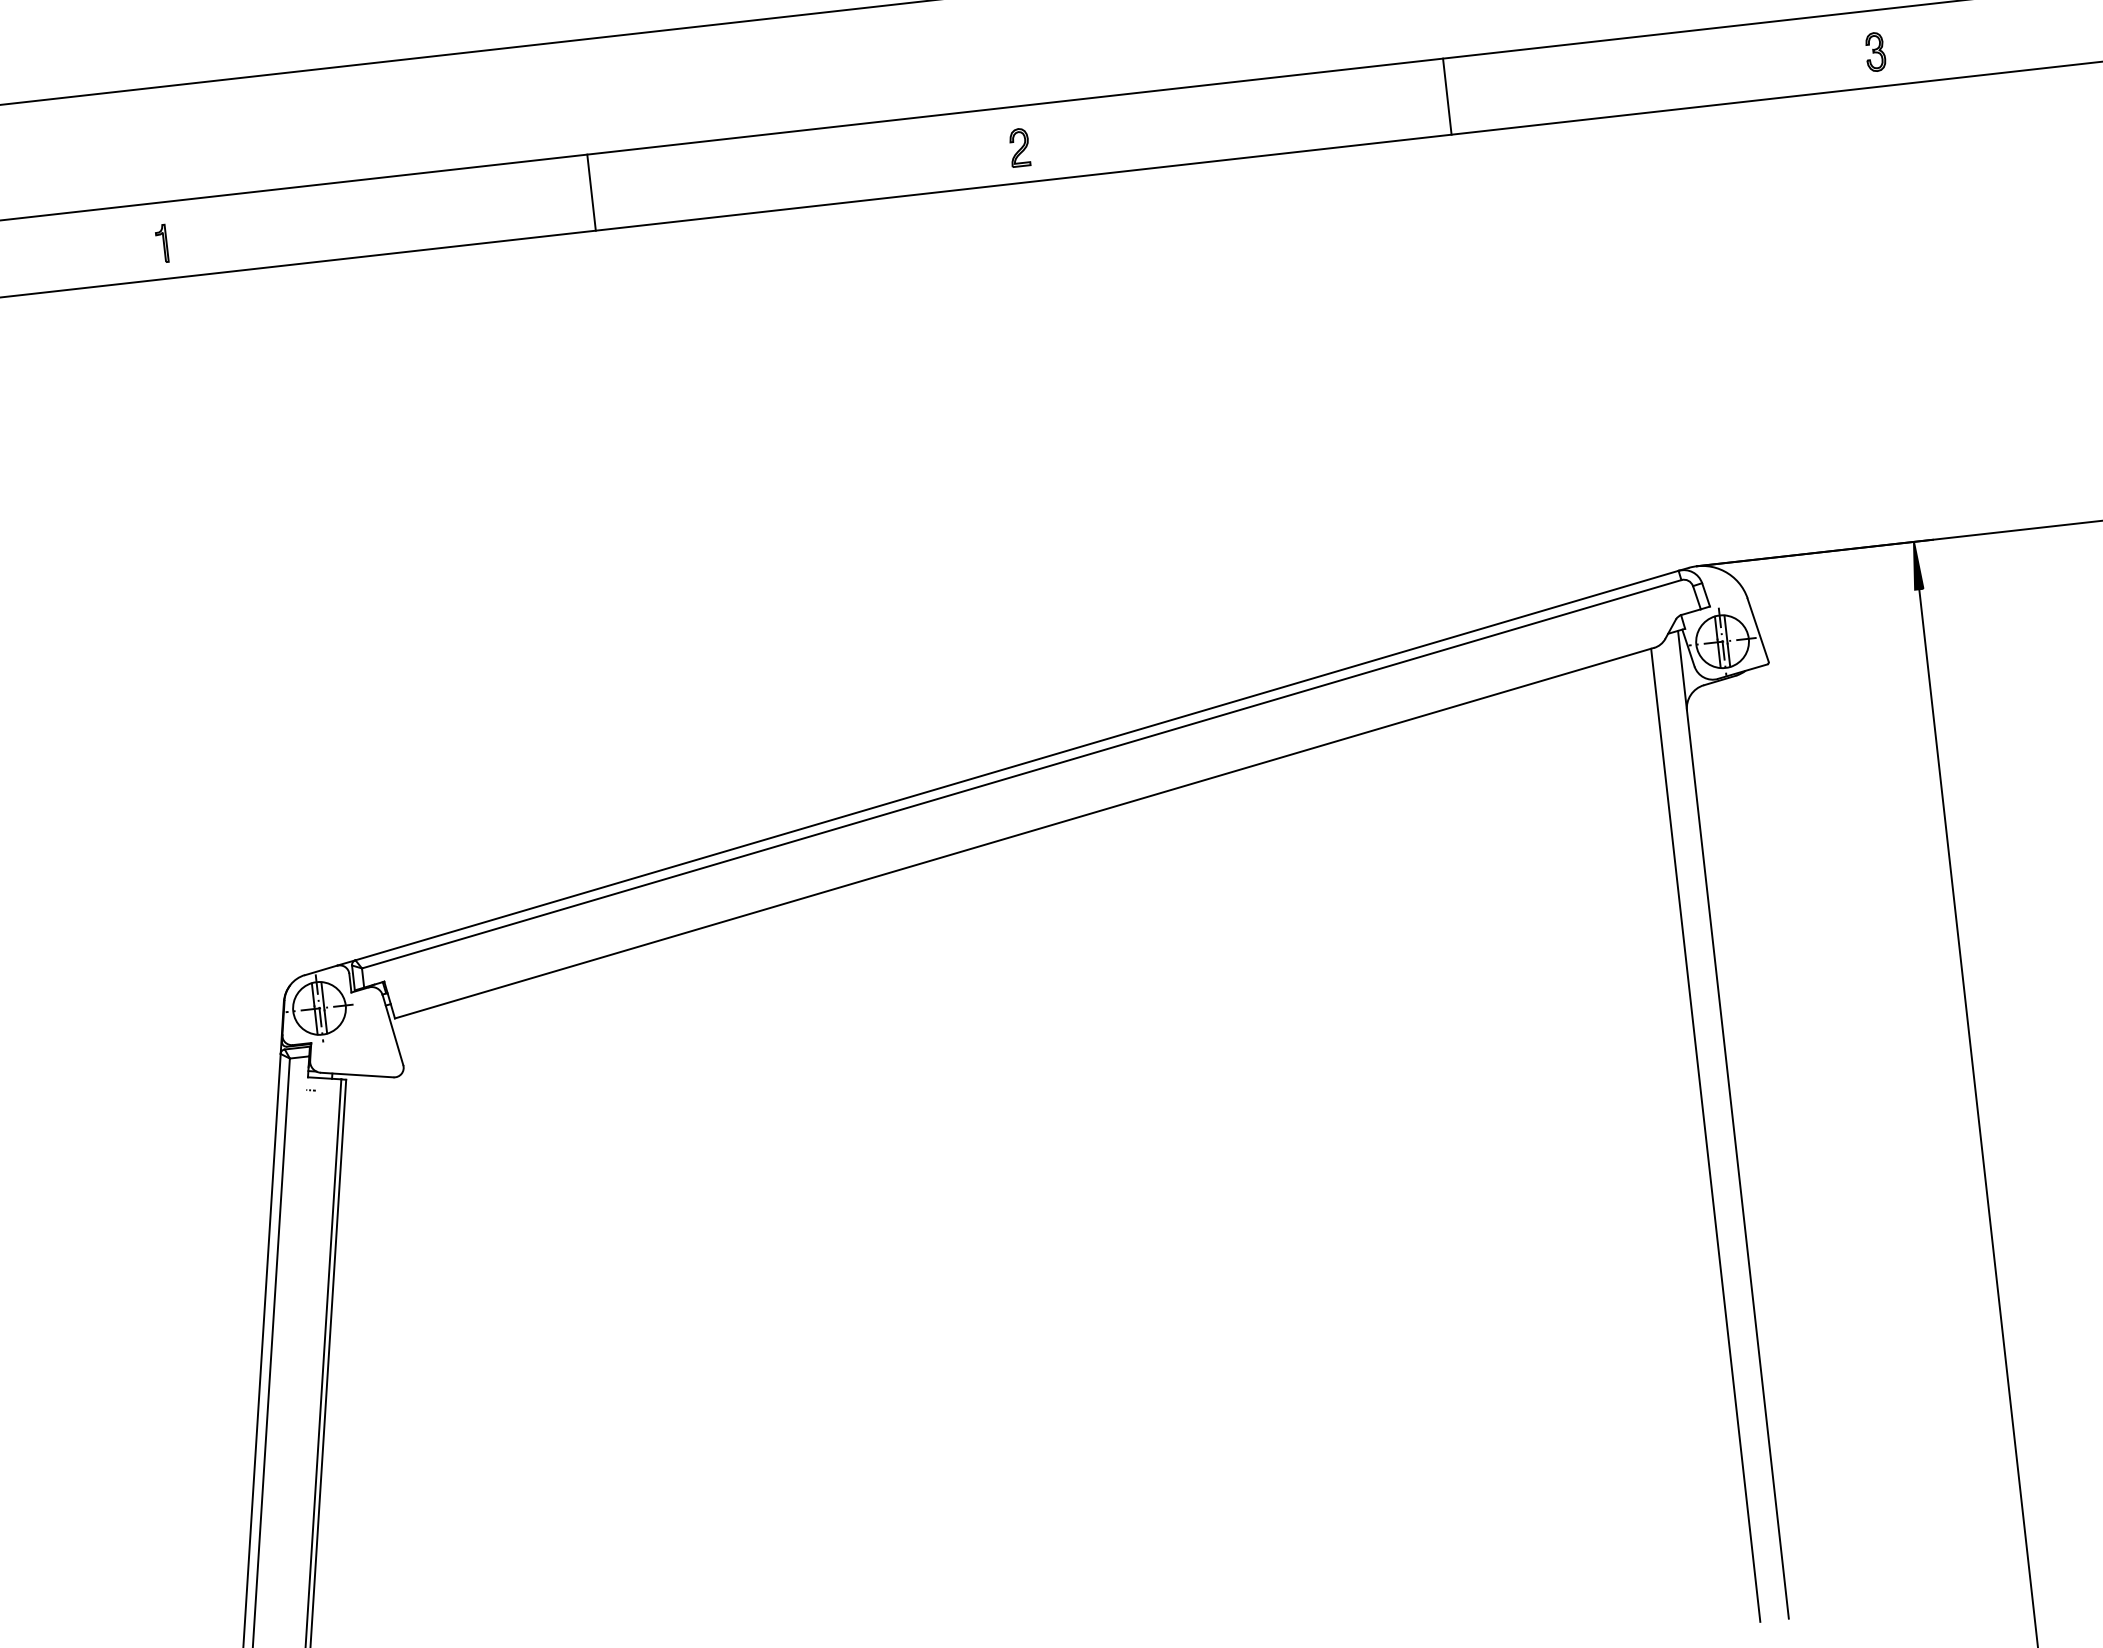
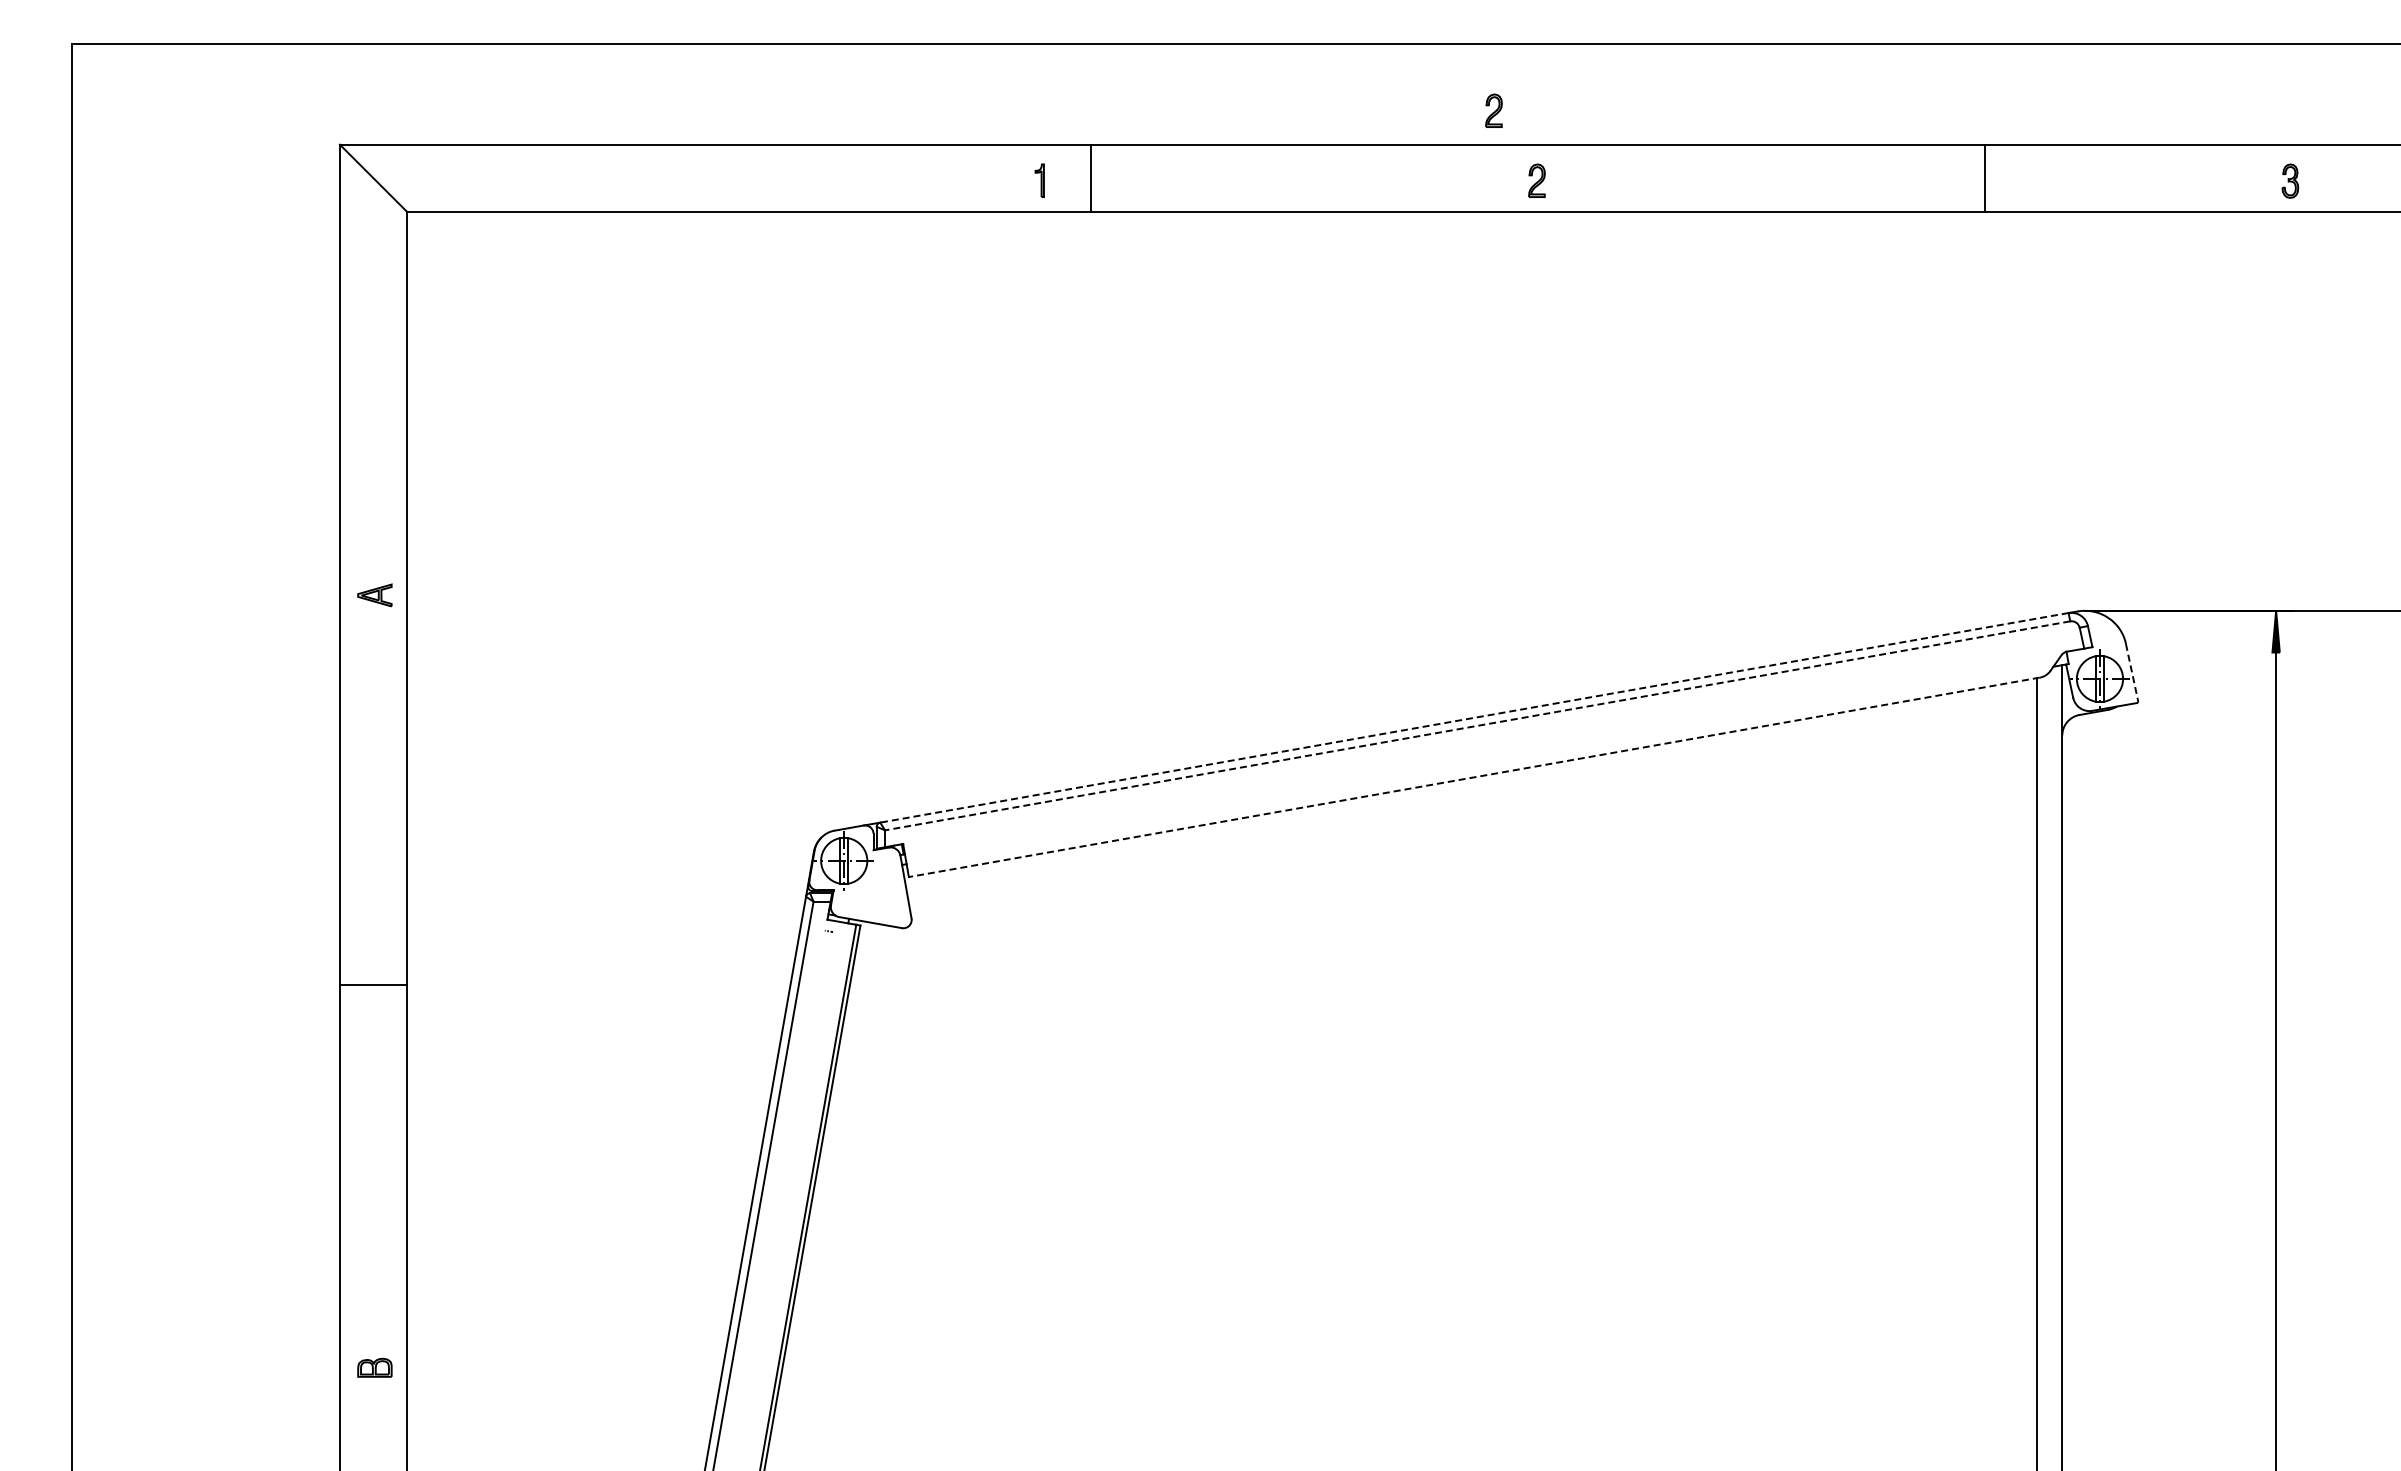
part: (961, 73) -> (1493, 110), added
line: (1446, 95) -> (1984, 177), moved
line: (591, 191) -> (1091, 177), moved
part: (161, 243) -> (1039, 180), moved
line: (1758, 631) -> (2132, 673), solid -> dashed
line: (1015, 765) -> (1473, 717), solid -> dashed
line: (1021, 773) -> (1477, 725), solid -> dashed
line: (1023, 833) -> (1473, 777), solid -> dashed

